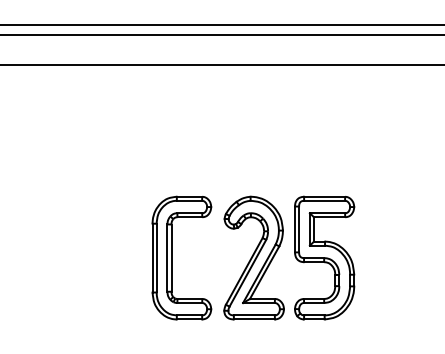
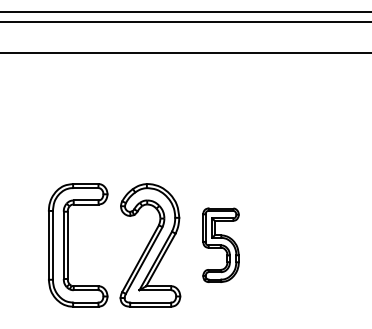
part: (324, 257) -> (220, 244), size x0.6

